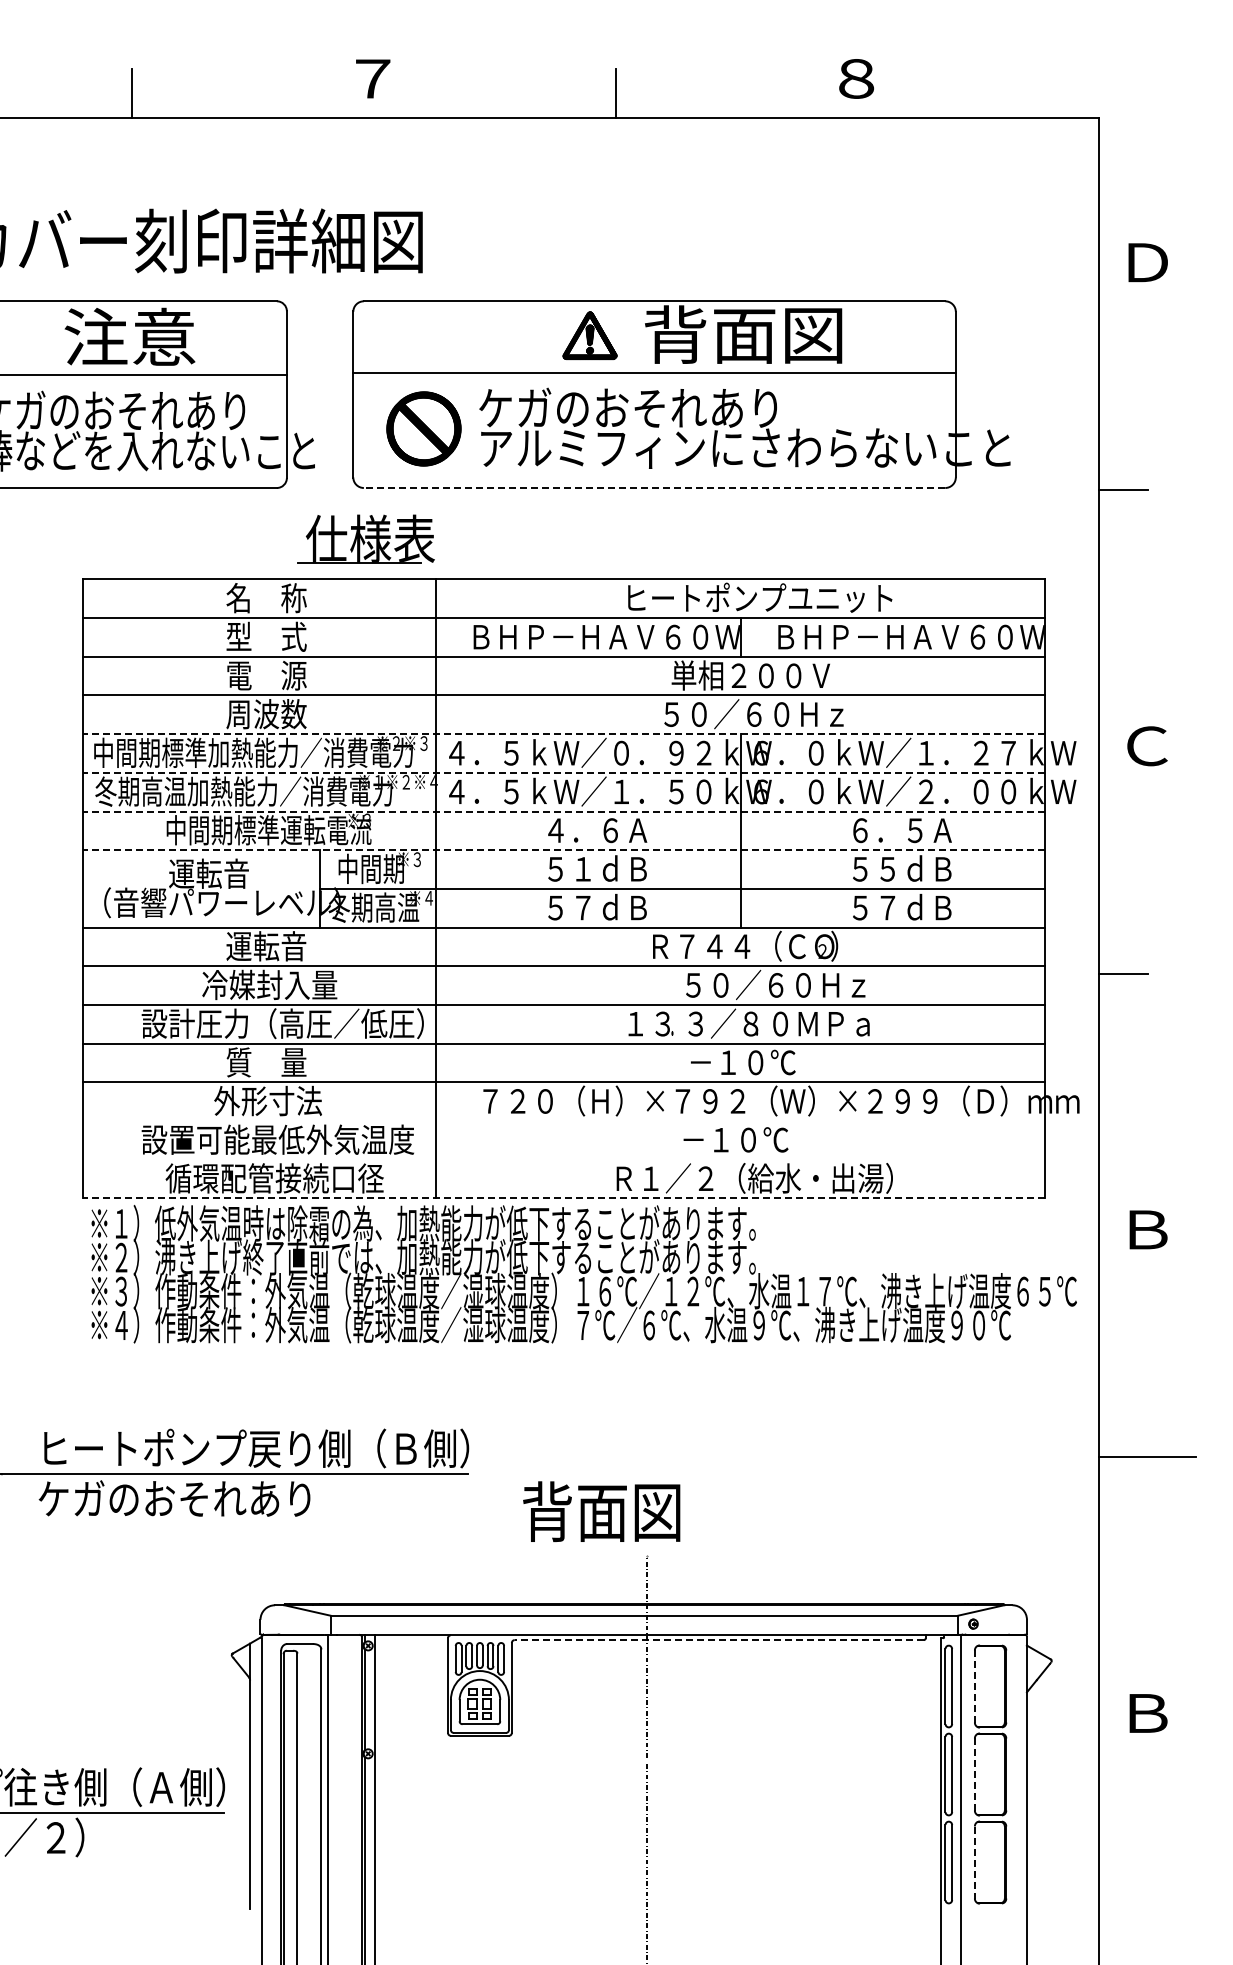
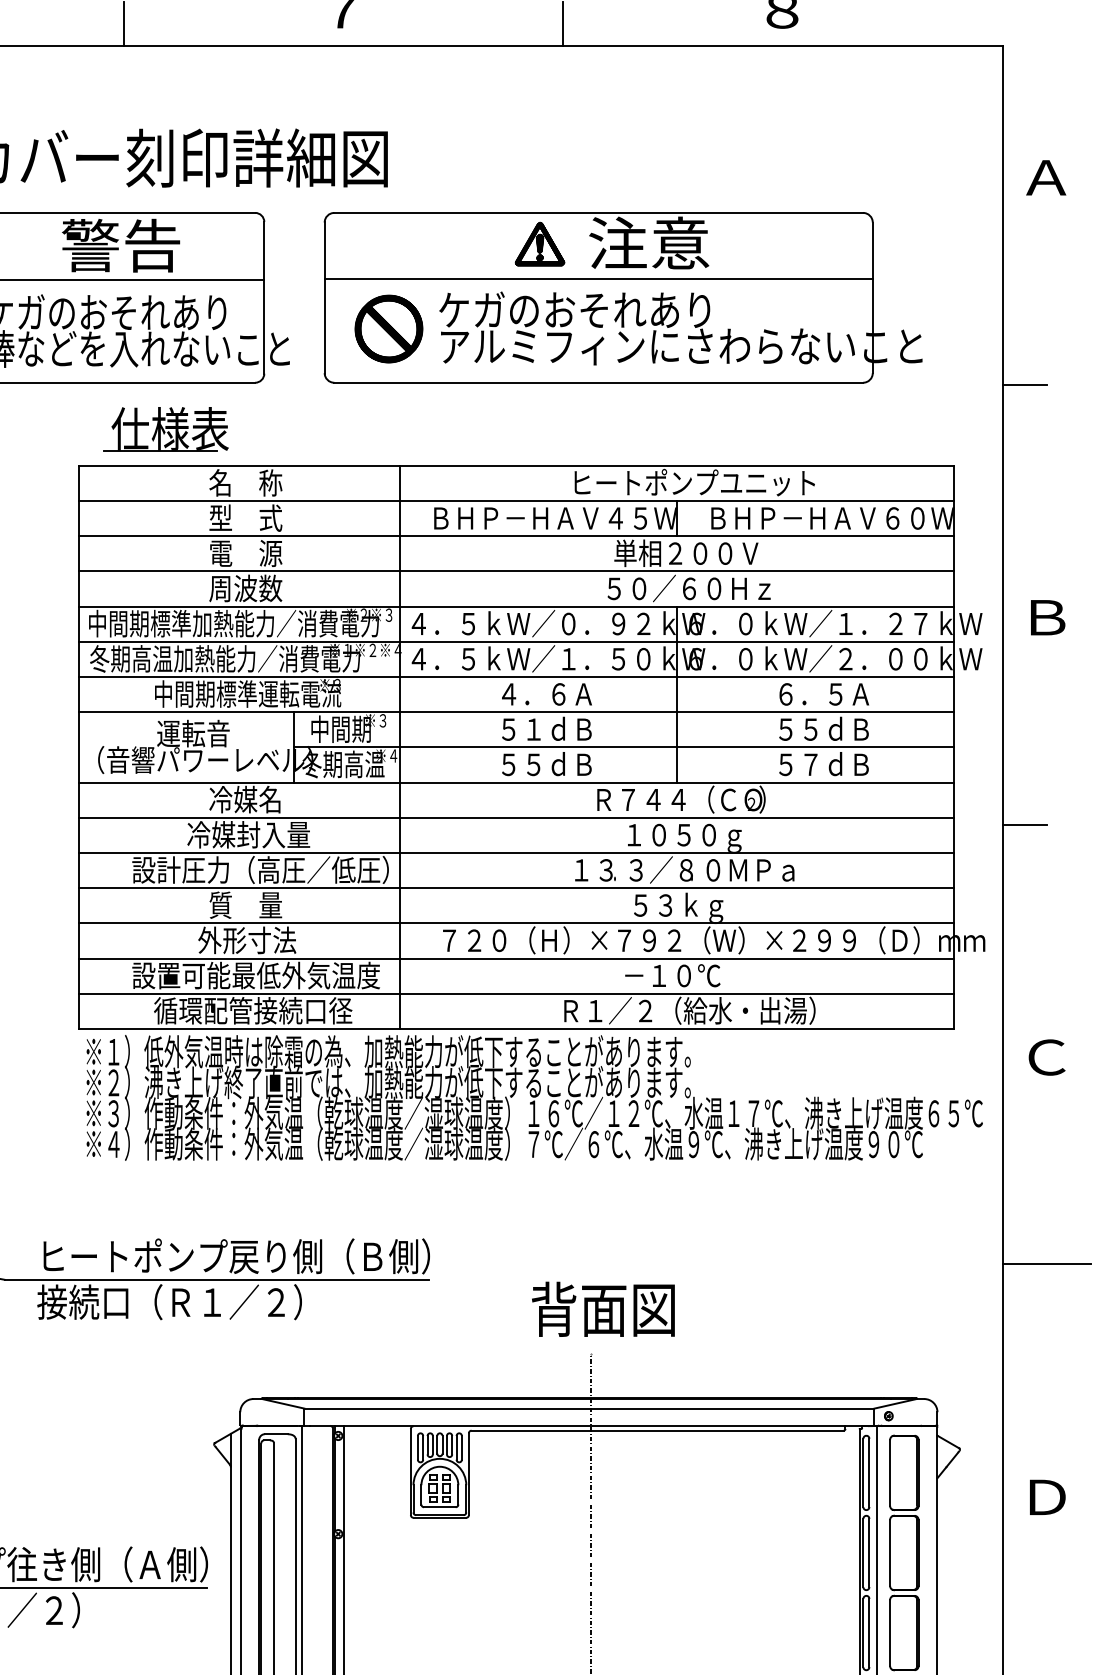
text: (1146, 262) -> (1046, 177), Ｄ -> Ａ
text: (743, 334) -> (679, 243), 背面図 -> 注意
text: (129, 336) -> (121, 244), 注意 -> 警告
line: (654, 488) -> (598, 383), dashed -> solid
part: (365, 538) -> (165, 428), moved
text: (686, 636) -> (627, 517), ＢＨＰ－ＨＡＶ６０Ｗ -> ＢＨＰ－ＨＡＶ４５Ｗ
line: (563, 734) -> (515, 606), dashed -> solid
text: (1147, 746) -> (1047, 617), Ｃ -> Ｂ
line: (563, 772) -> (515, 641), dashed -> solid
line: (563, 811) -> (515, 677), dashed -> solid
line: (563, 850) -> (515, 712), dashed -> solid
text: (582, 908) -> (533, 765), ５７ｄＢ -> ５５ｄＢ
text: (266, 946) -> (245, 799), 運転音 -> 冷媒名
text: (775, 986) -> (708, 836), ５０／６０Ｈｚ -> １０５０ｇ
text: (742, 1065) -> (678, 908), －１０℃ -> ５３ｋｇ
line: (564, 1121) -> (516, 958), added
line: (564, 1159) -> (516, 993), added
line: (563, 1198) -> (515, 1029), dashed -> solid
text: (1147, 1229) -> (1047, 1057), Ｂ -> Ｃ
text: (182, 1498) -> (169, 1301), ケガのおそれあり -> 接続口（Ｒ１／２）
text: (601, 1511) -> (603, 1309), moved
line: (719, 1640) -> (657, 1431), dashed -> solid
line: (974, 1687) -> (889, 1473), dashed -> solid
text: (1147, 1713) -> (1047, 1497), Ｂ -> Ｄ
line: (974, 1775) -> (889, 1553), dashed -> solid
line: (974, 1863) -> (889, 1633), dashed -> solid

